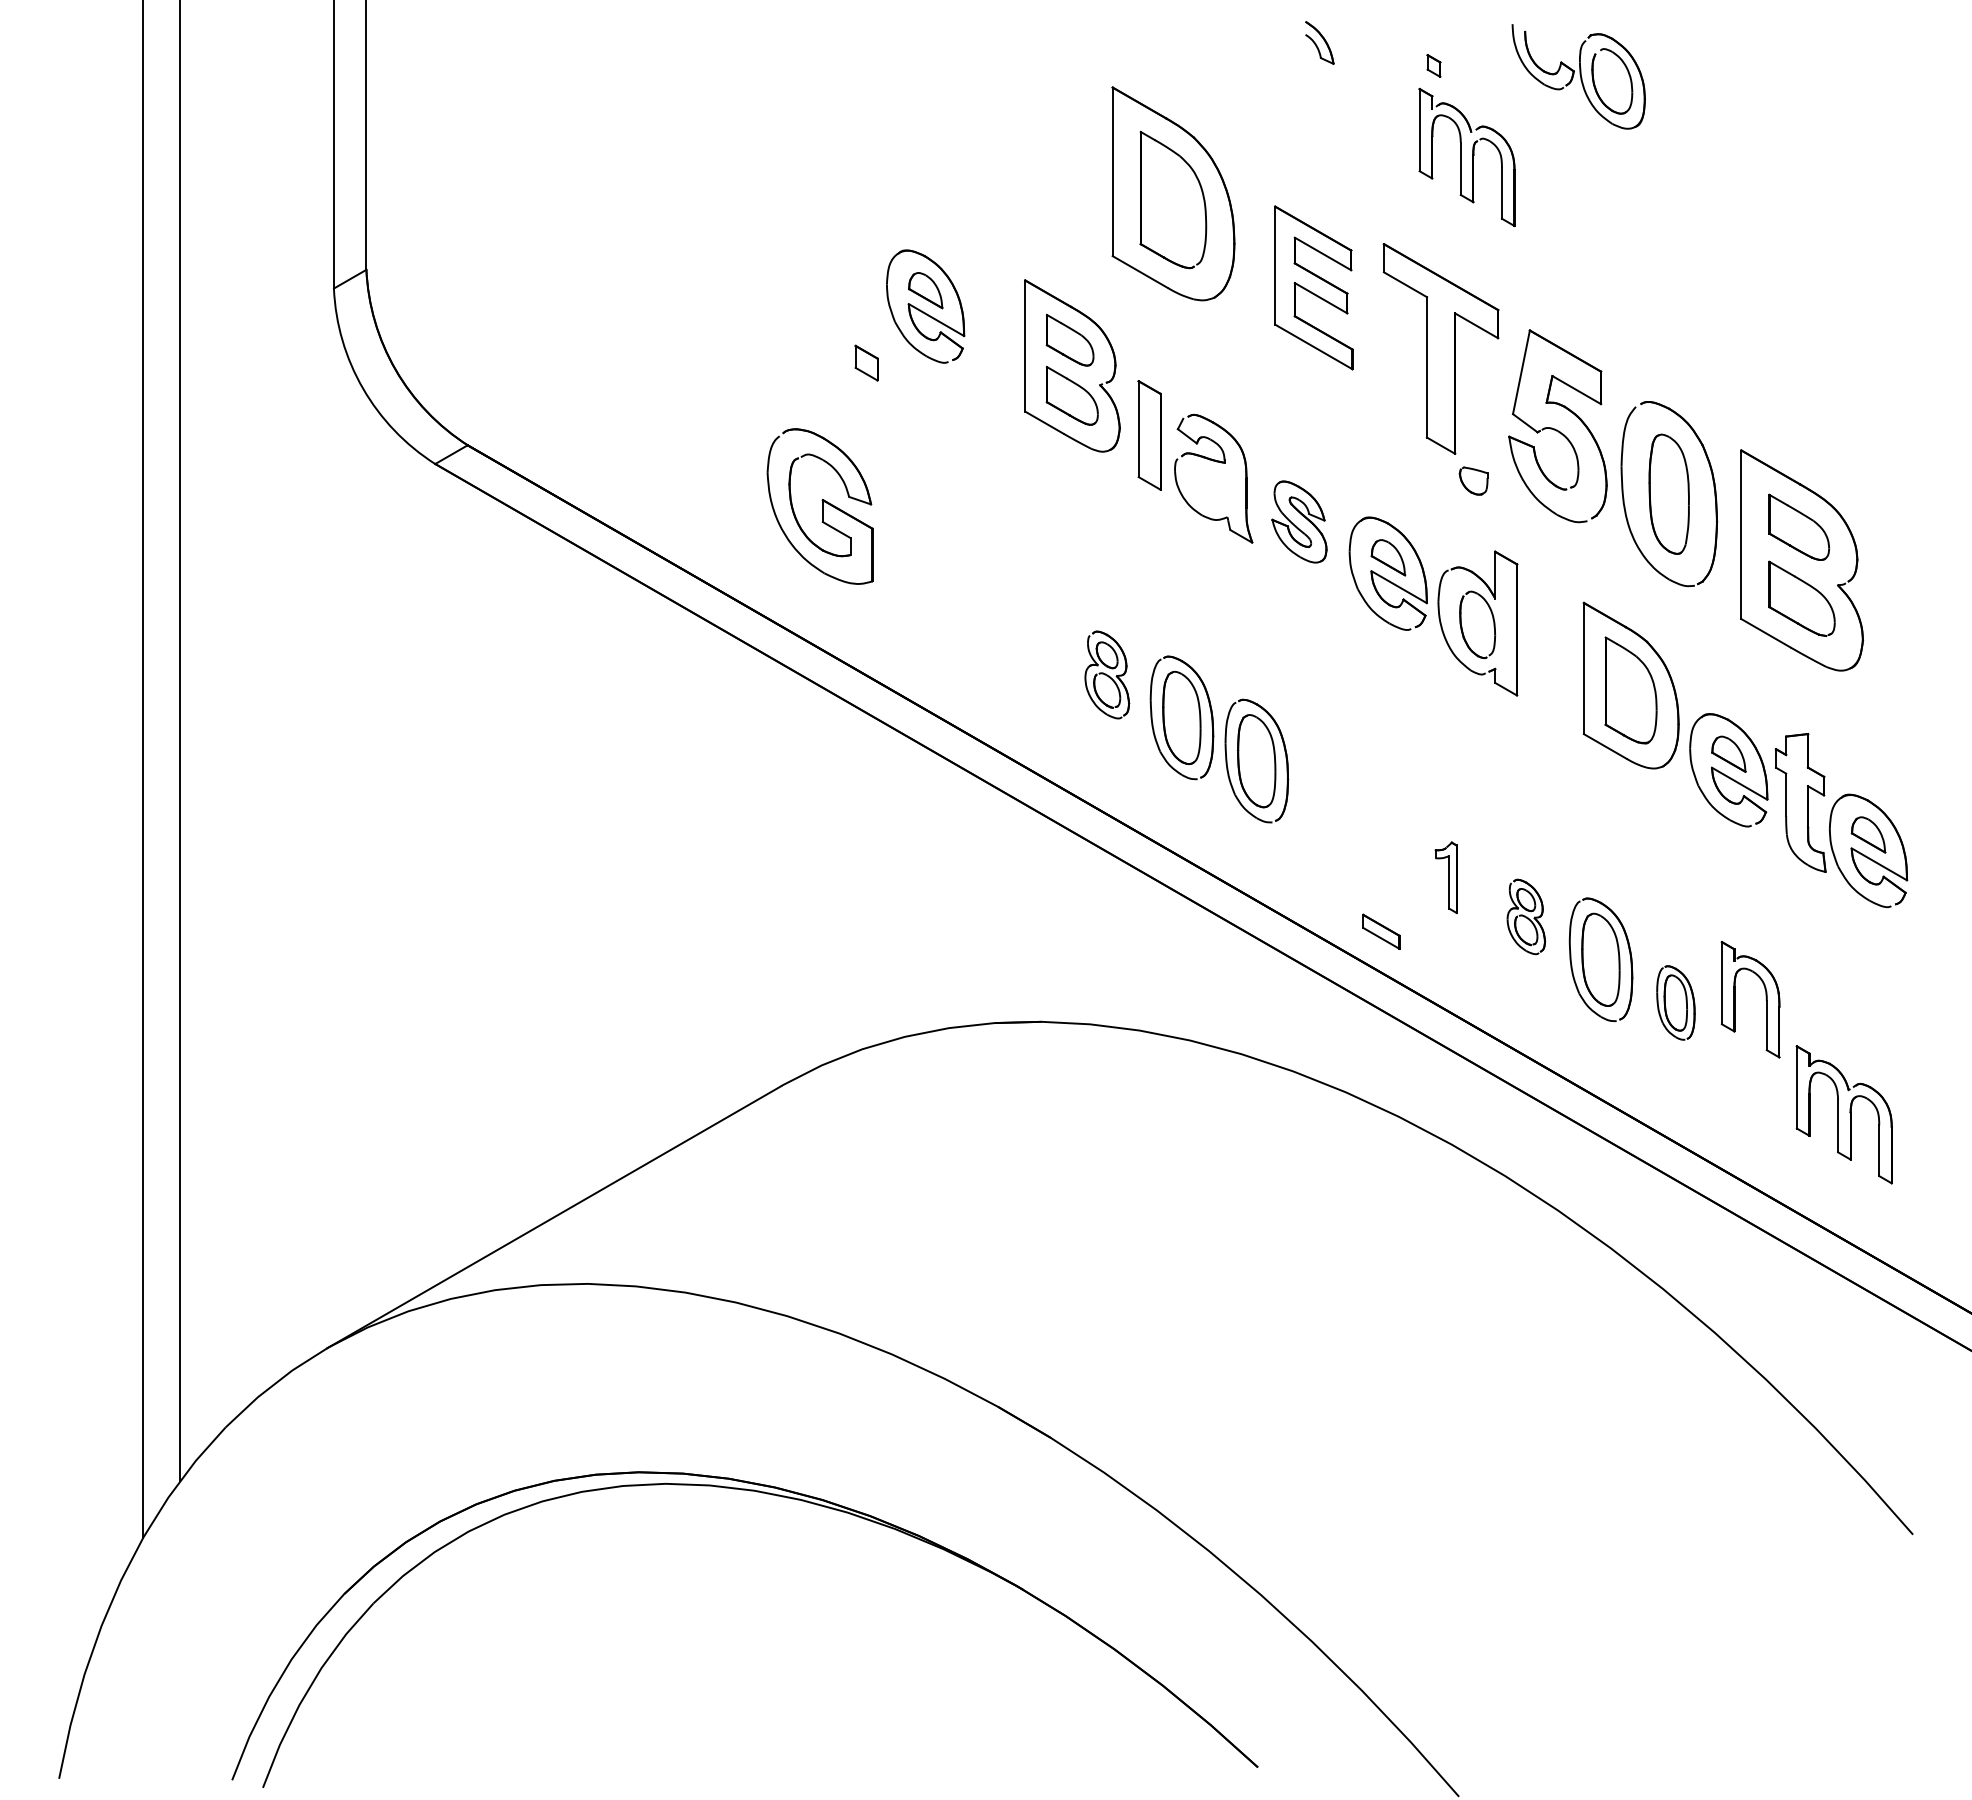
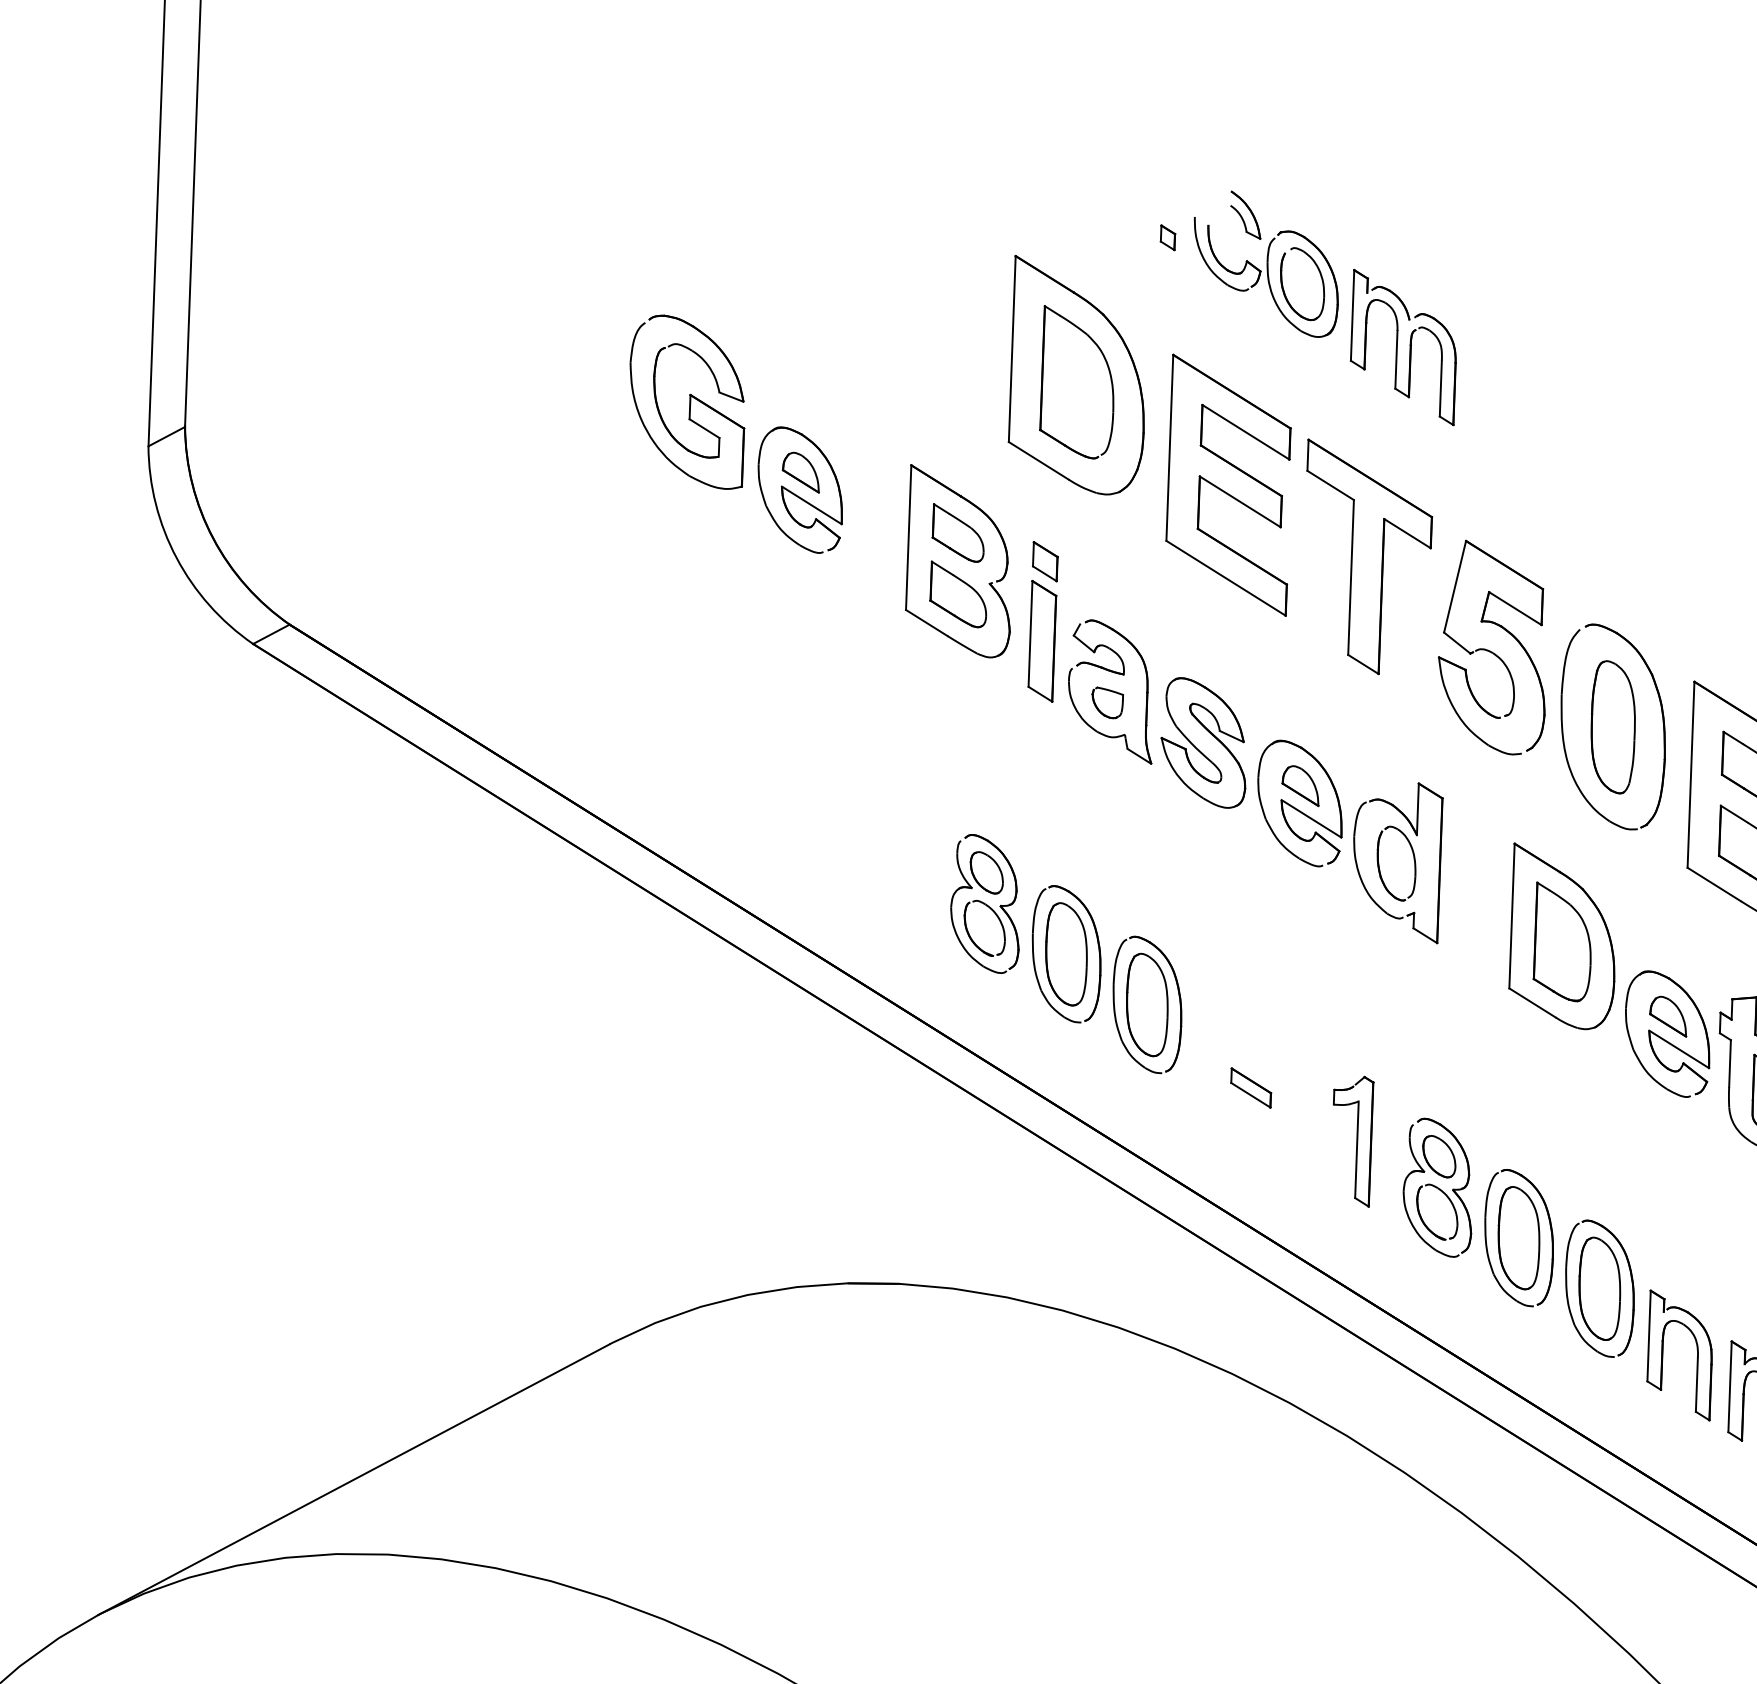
part: (1433, 65) -> (1167, 237), moved
part: (1578, 76) -> (1265, 277), moved
part: (1313, 287) -> (1229, 484), size x1.43
part: (866, 362) -> (1045, 560), moved
part: (1473, 480) -> (1107, 702), moved
part: (819, 506) -> (686, 401), moved
part: (1299, 521) -> (1204, 742), size x1.43
part: (1107, 674) -> (986, 903), size x1.43
part: (1445, 877) -> (1350, 1140), size x1.67
part: (1526, 916) -> (1438, 1187), size x1.67
part: (1381, 931) -> (1251, 1087), moved
part: (1735, 999) -> (1663, 1354), moved
part: (1675, 1002) -> (1599, 1288), size x1.67

